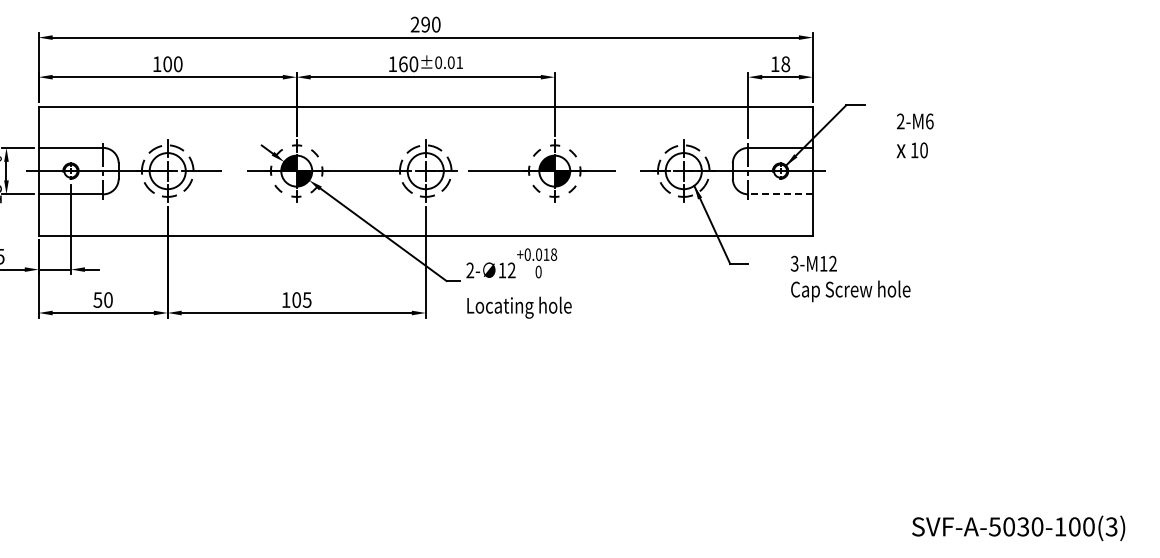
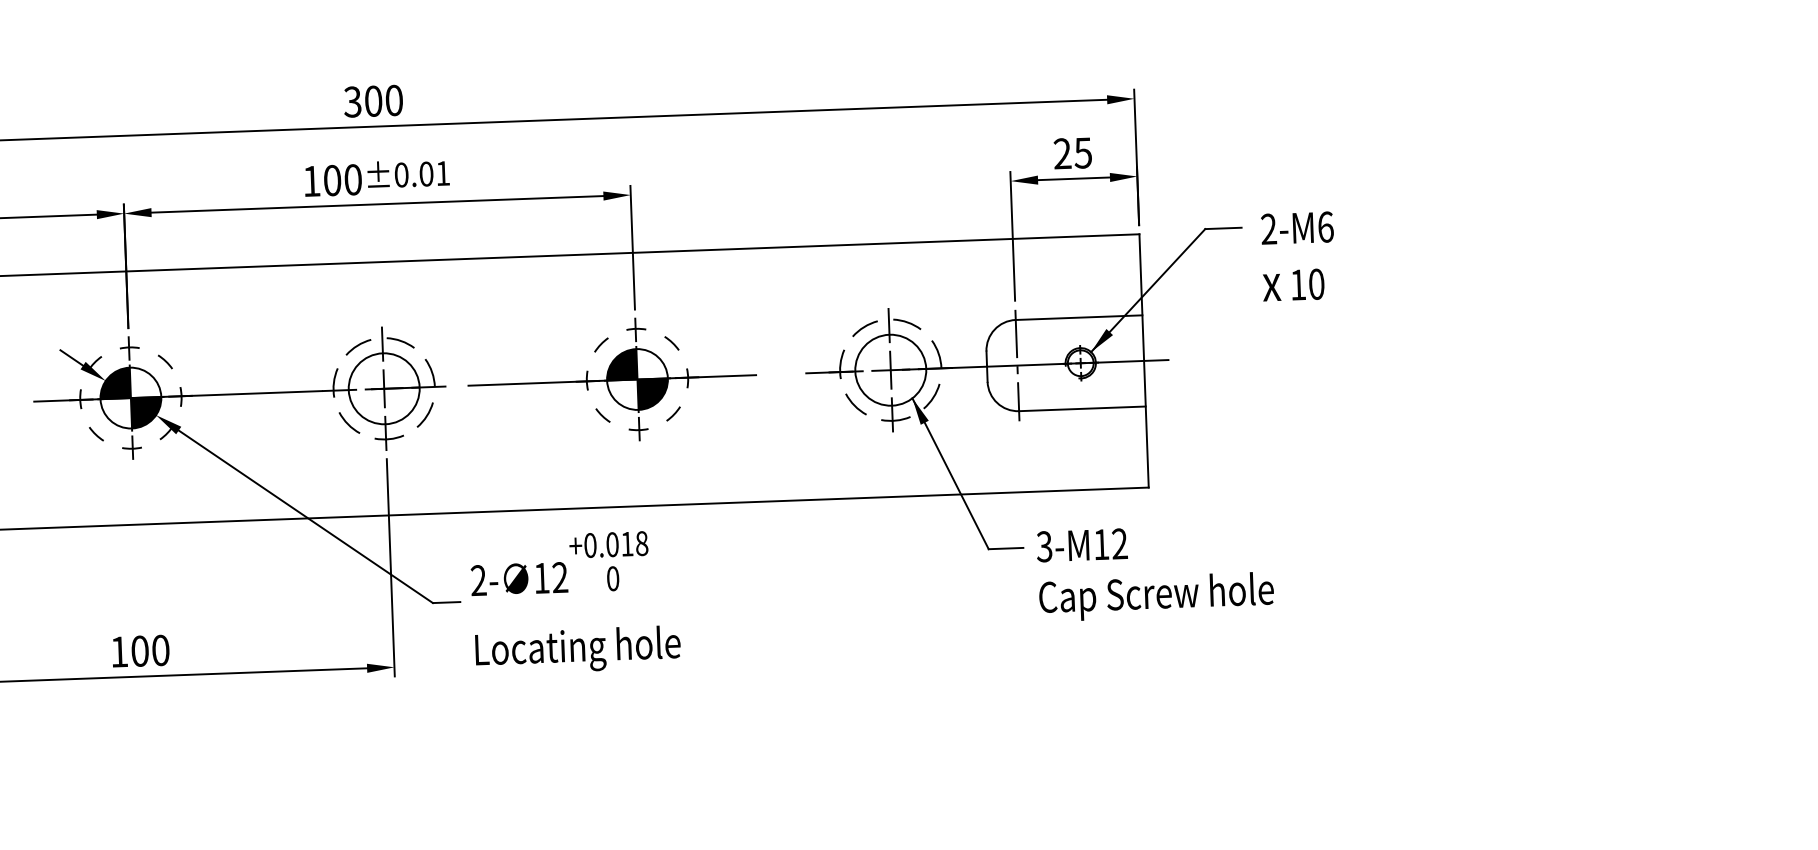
text: (420, 24) -> (363, 101), 290 -> 300
text: (403, 64) -> (332, 181), 160 -> 100
text: (780, 64) -> (1072, 153), 18 -> 25
text: (914, 135) -> (1296, 255), moved
line: (780, 194) -> (1082, 409), dashed -> solid
text: (850, 278) -> (1155, 571), moved
text: (306, 299) -> (159, 649), 105 -> 100

